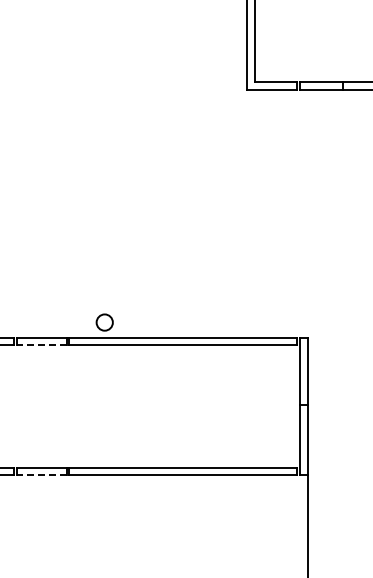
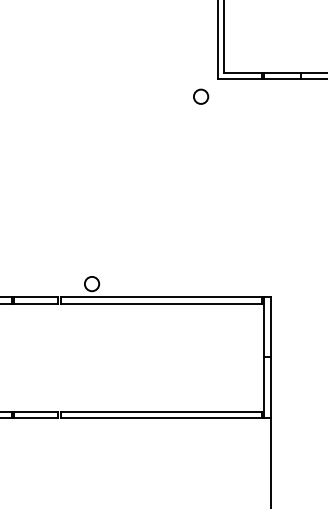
circle: (228, 109) -> (200, 96), added
line: (41, 345) -> (36, 304), dashed -> solid
line: (41, 475) -> (36, 418), dashed -> solid

